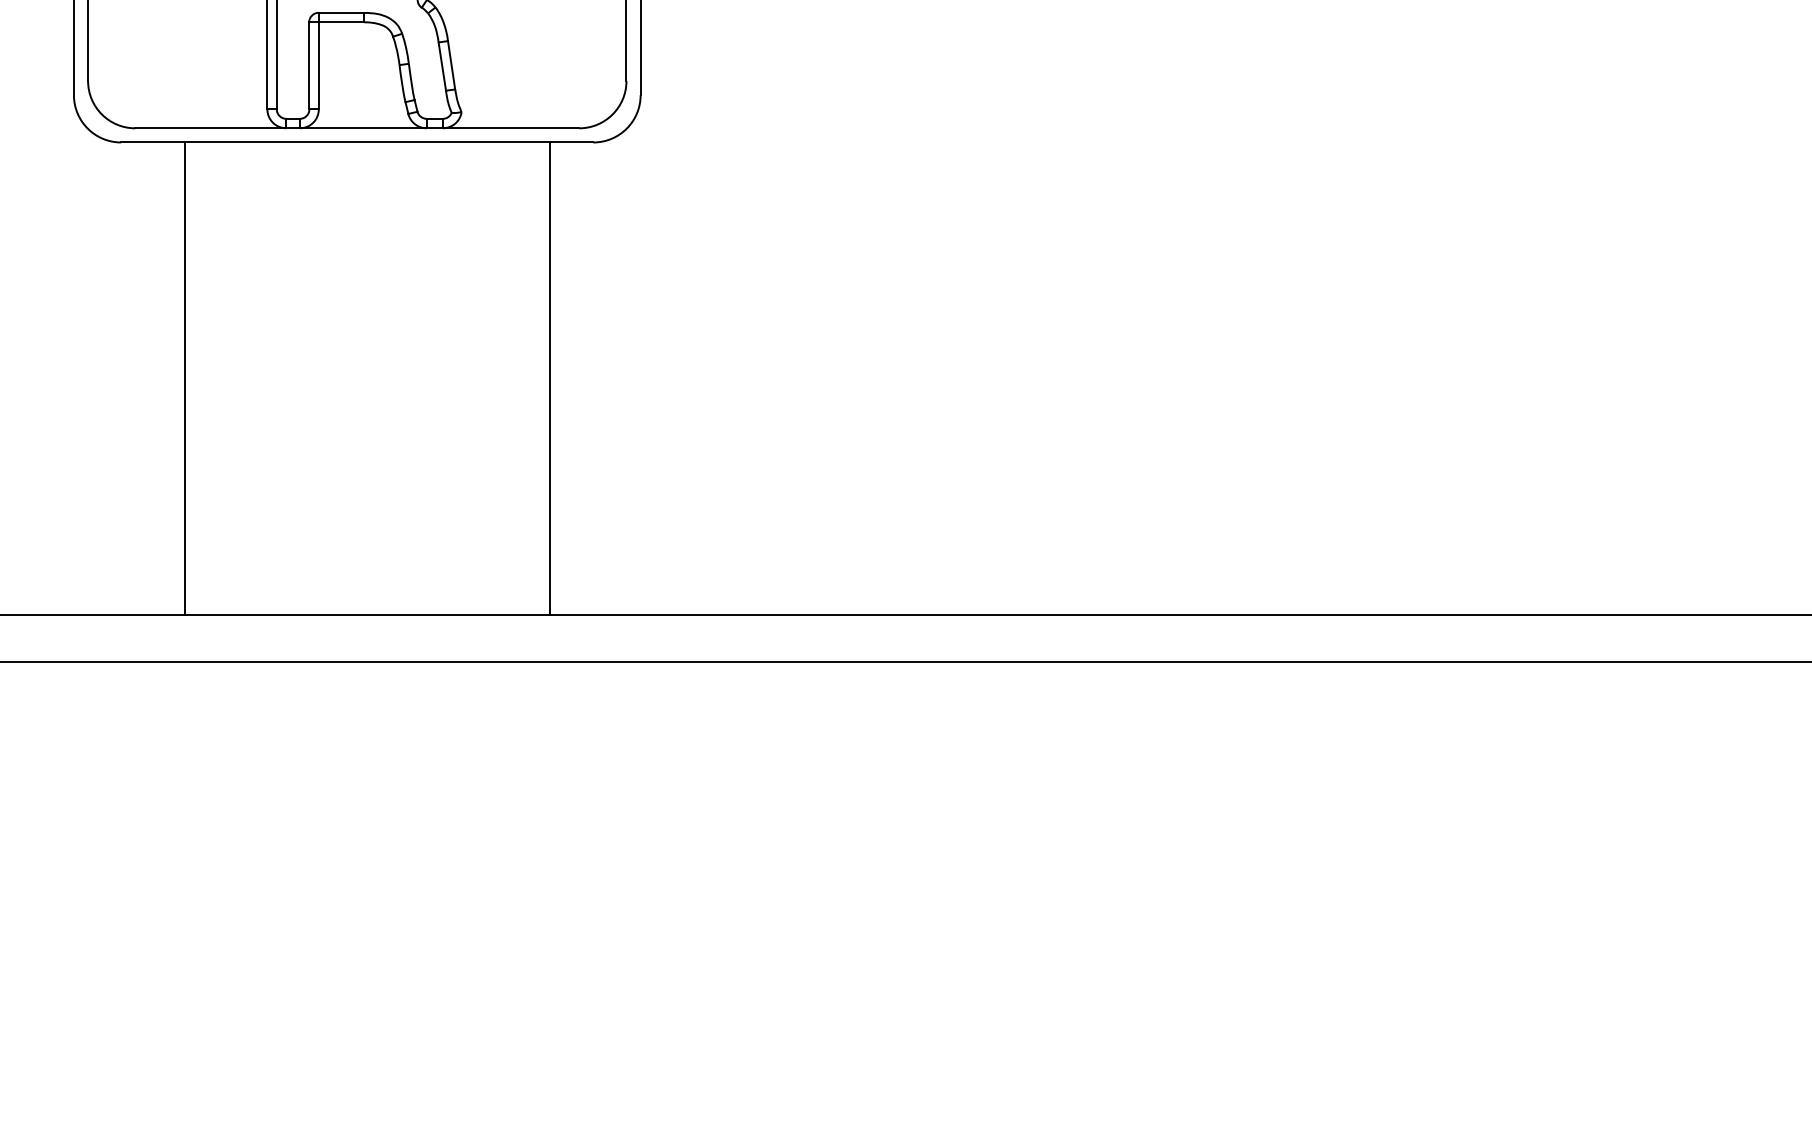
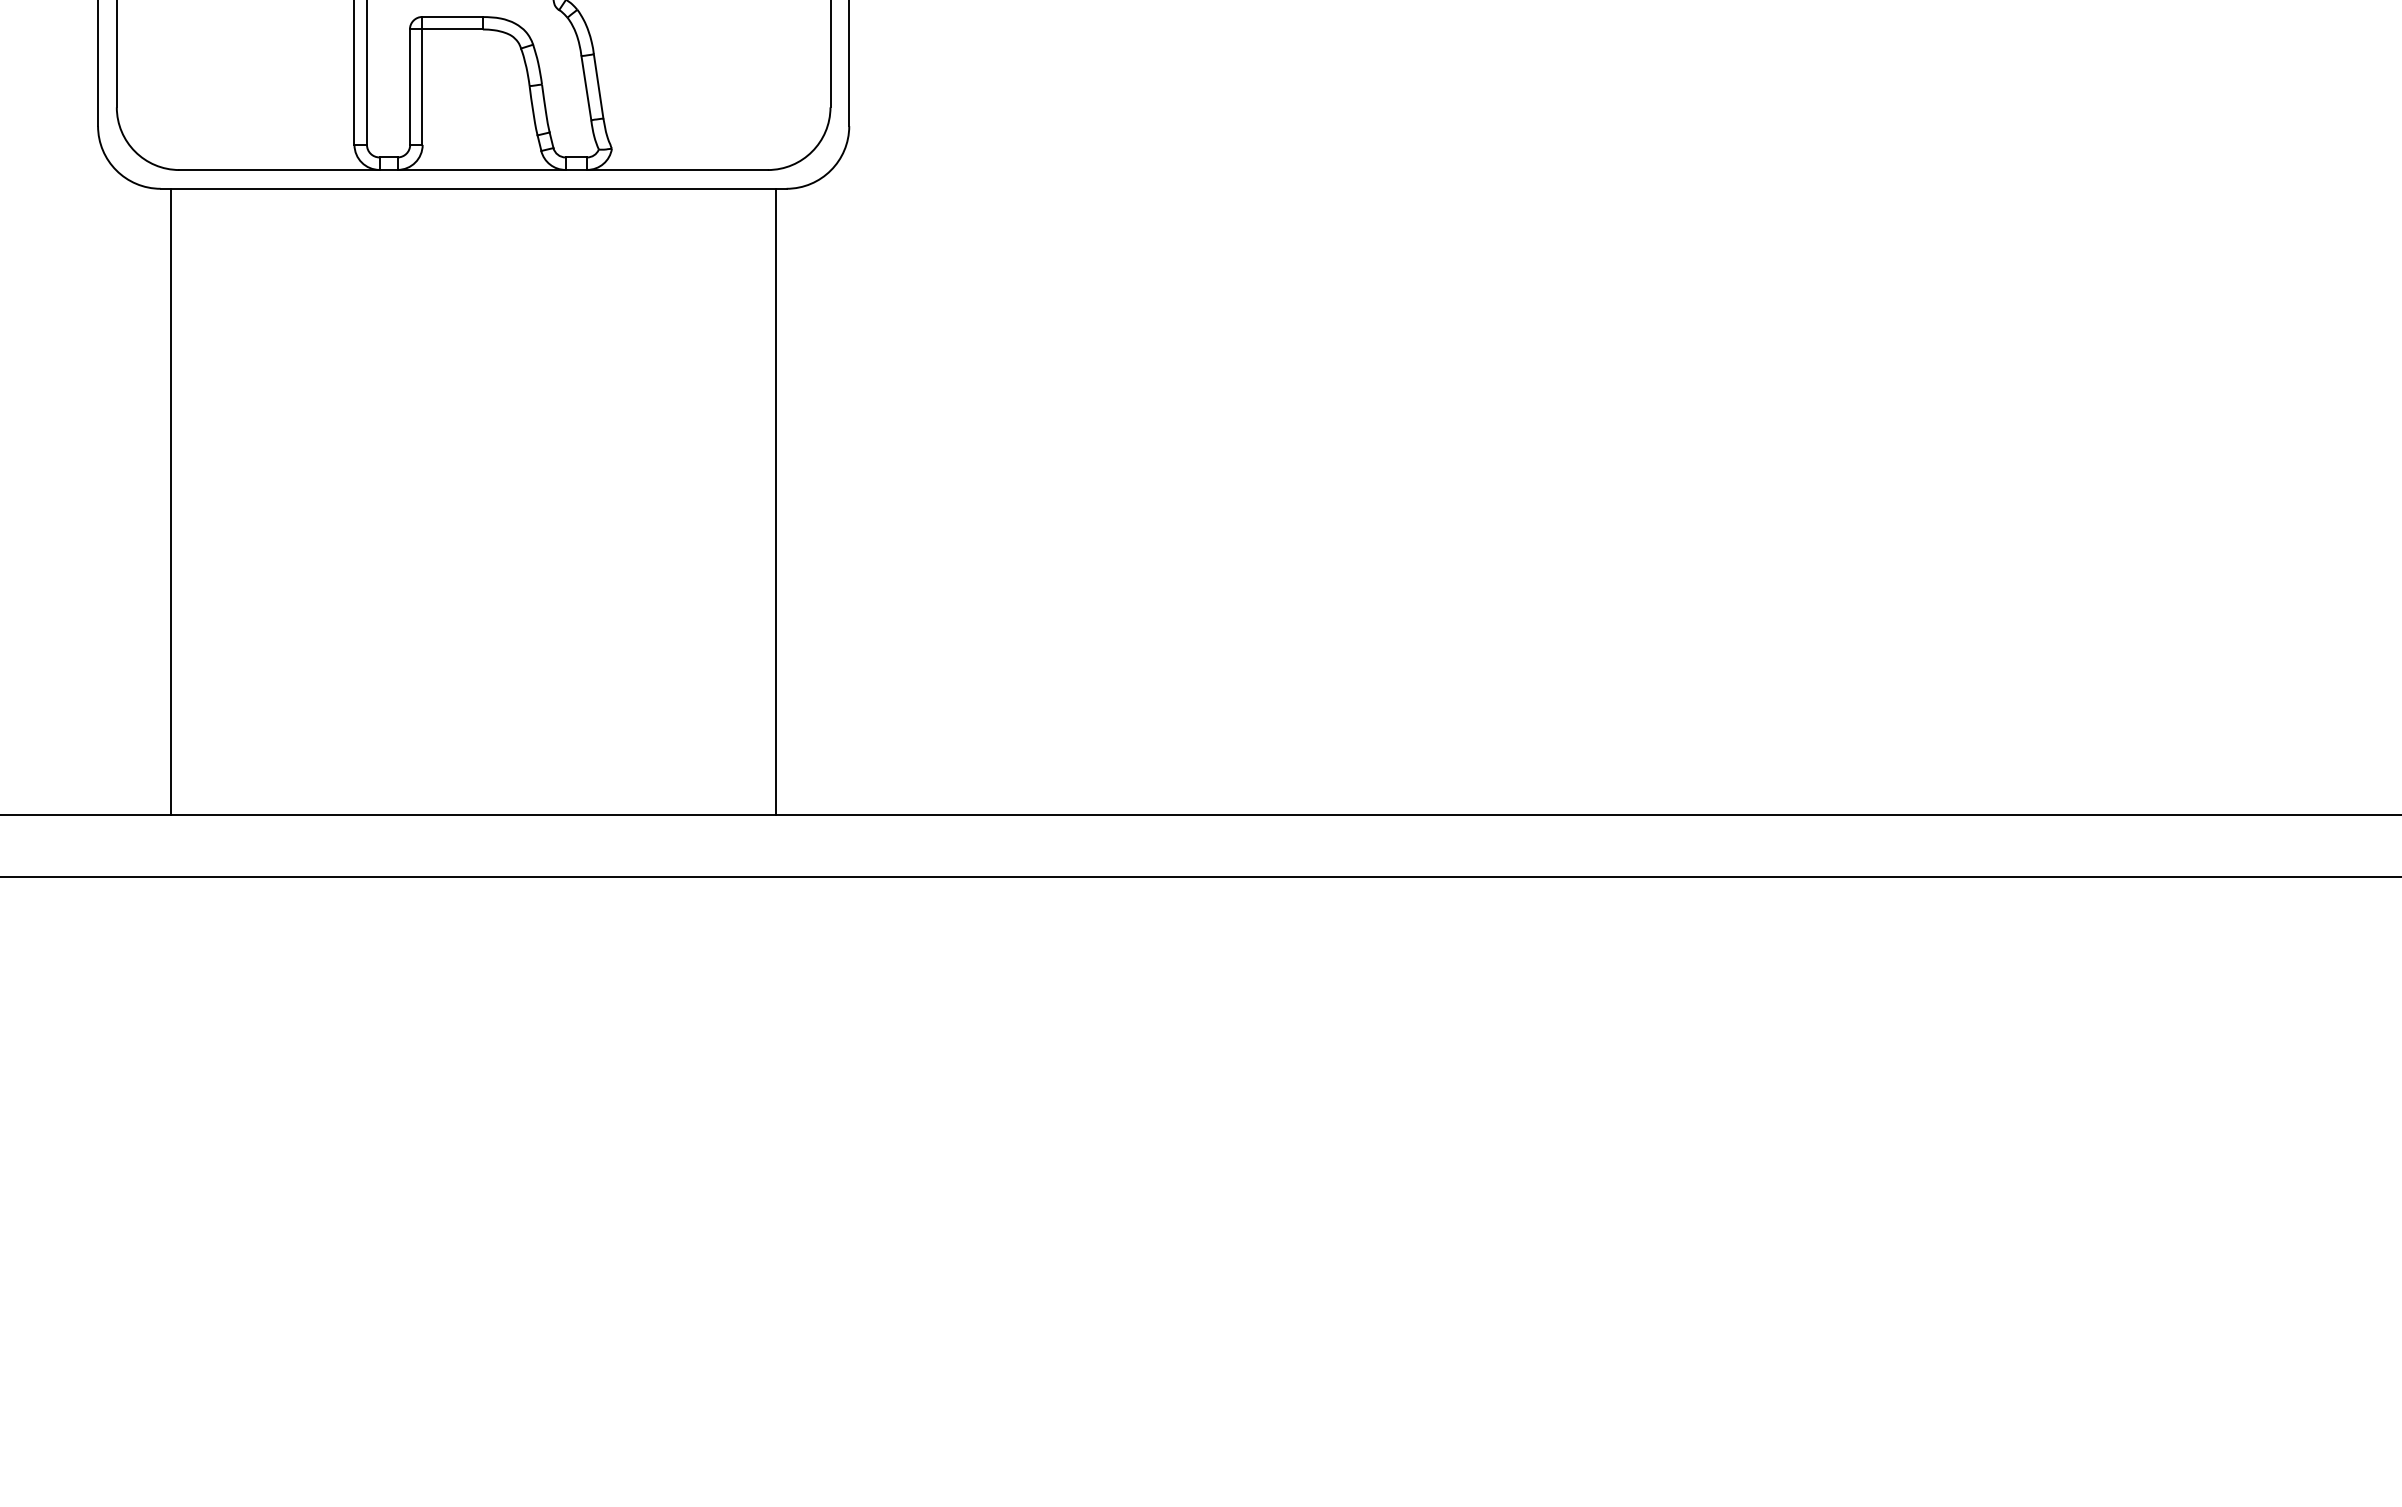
line: (185, 378) -> (171, 501), moved
line: (550, 378) -> (776, 501), moved

